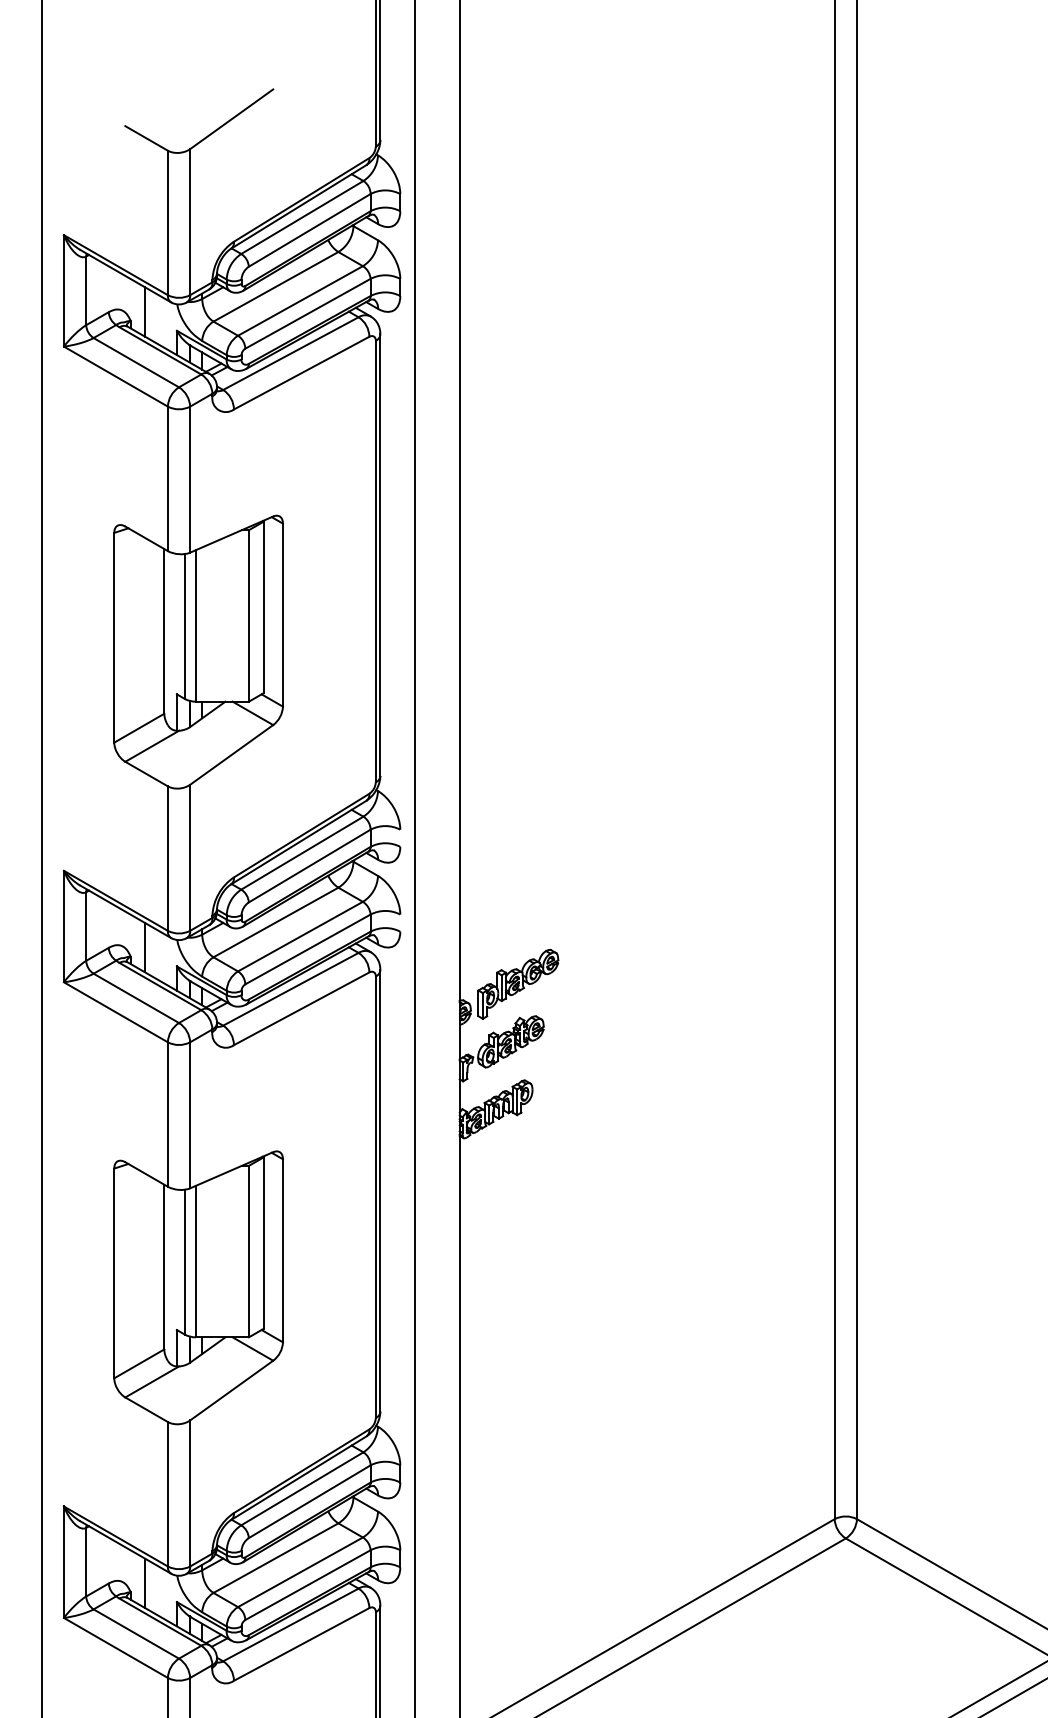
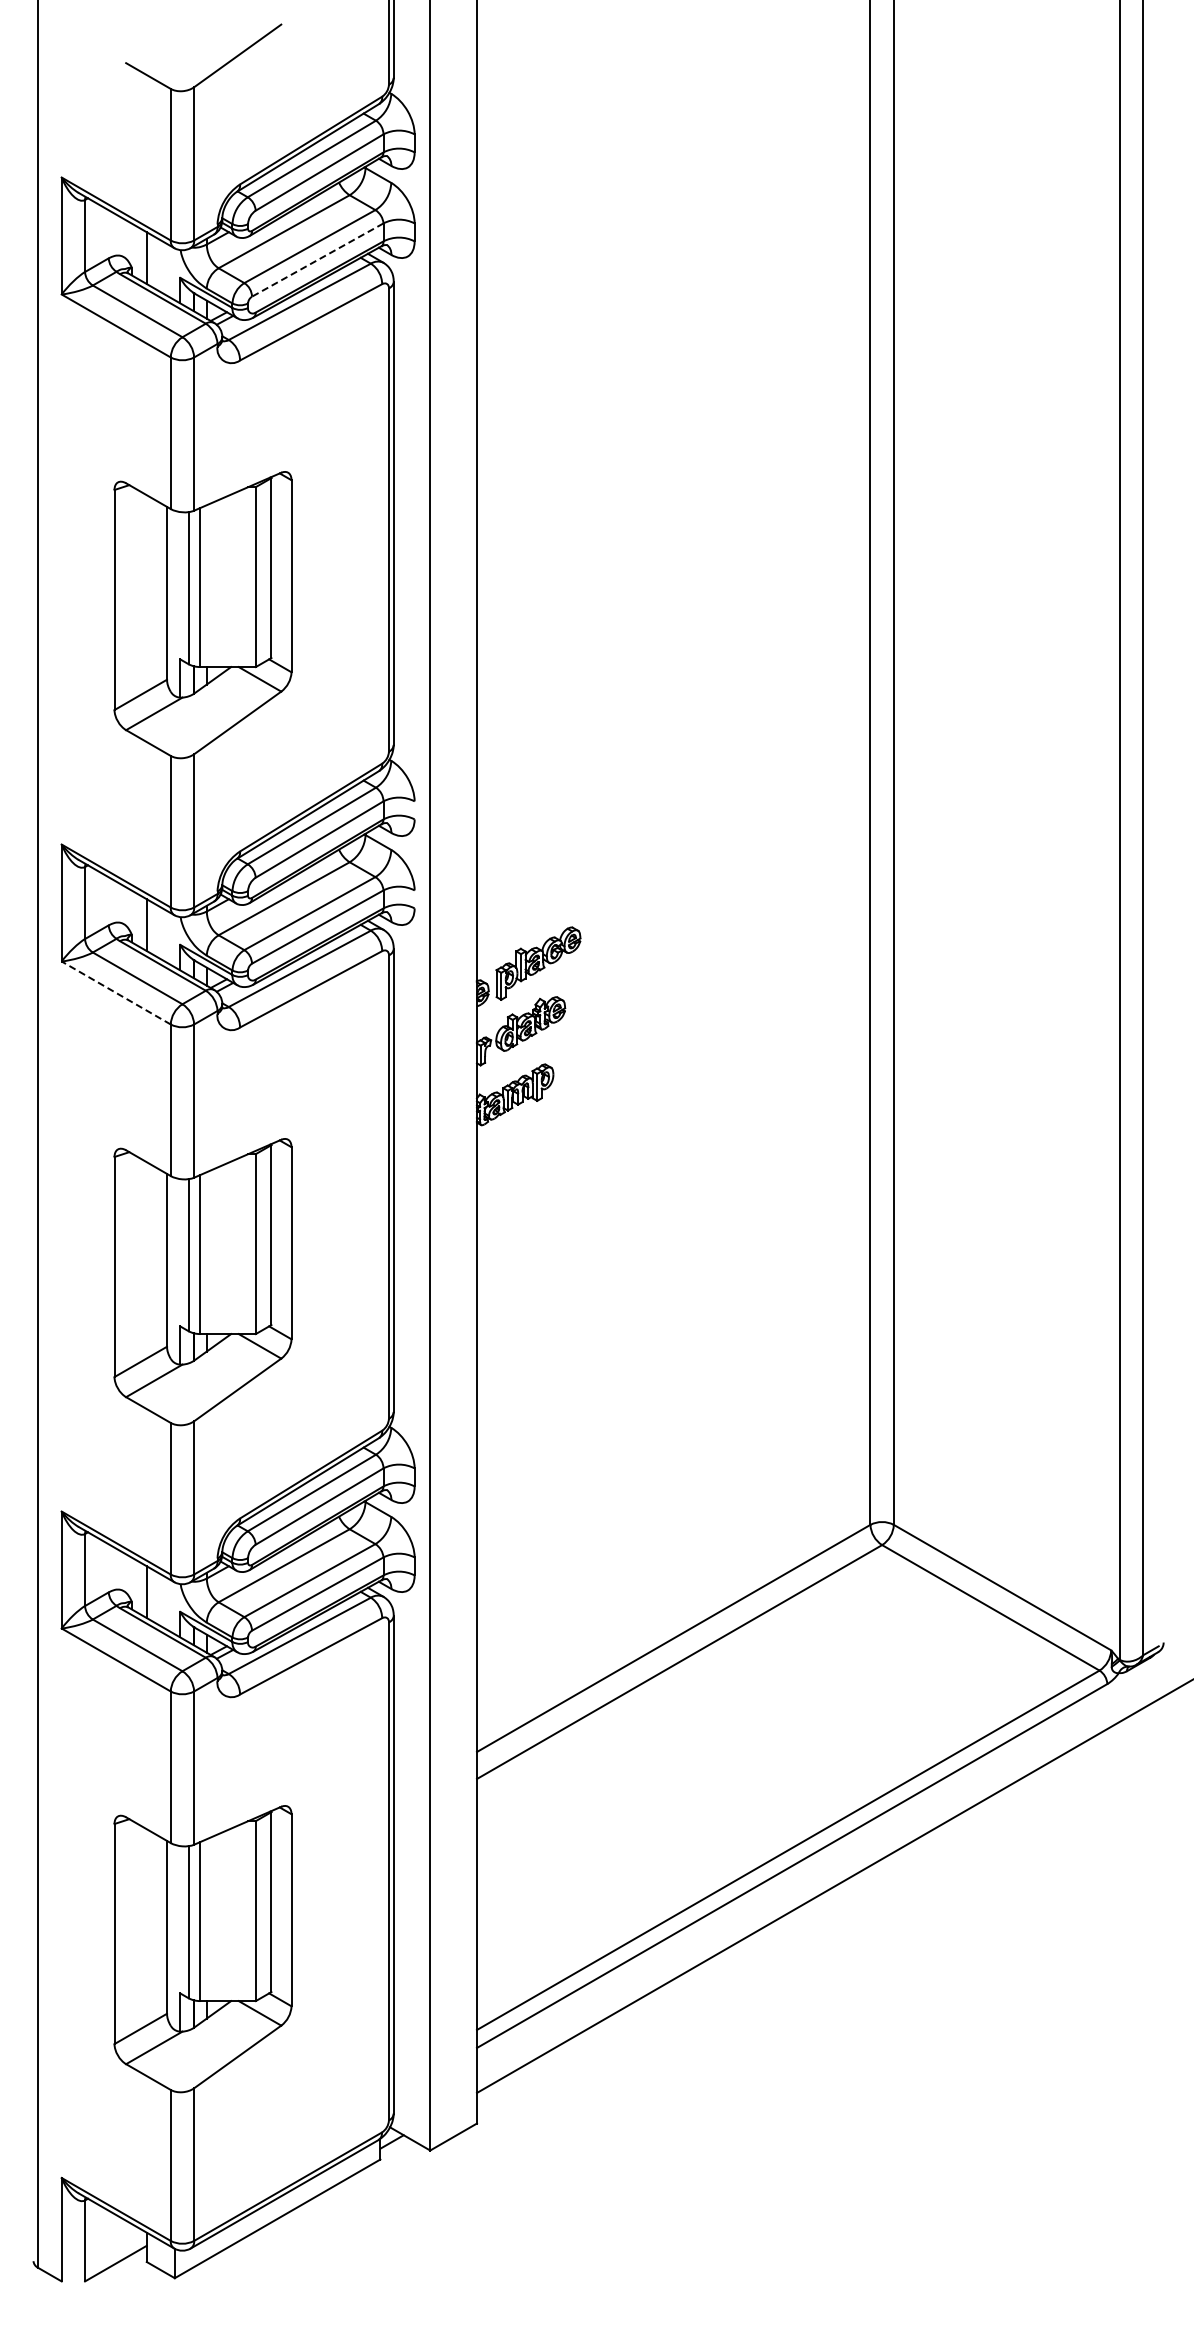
line: (307, 314) -> (317, 260), solid -> dashed
line: (116, 1012) -> (116, 993), solid -> dashed

